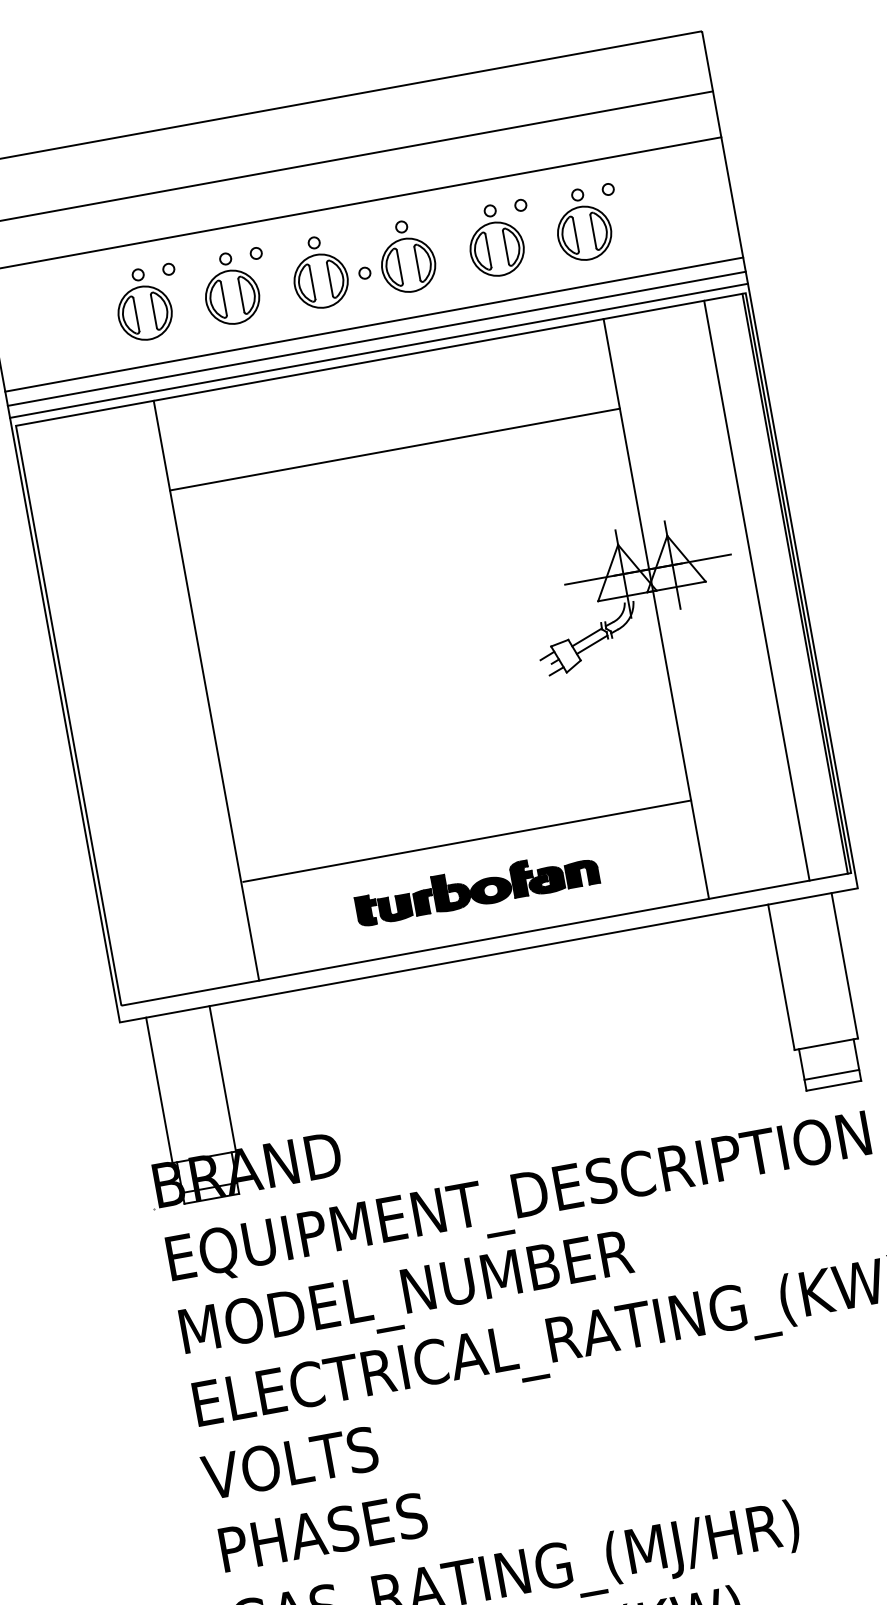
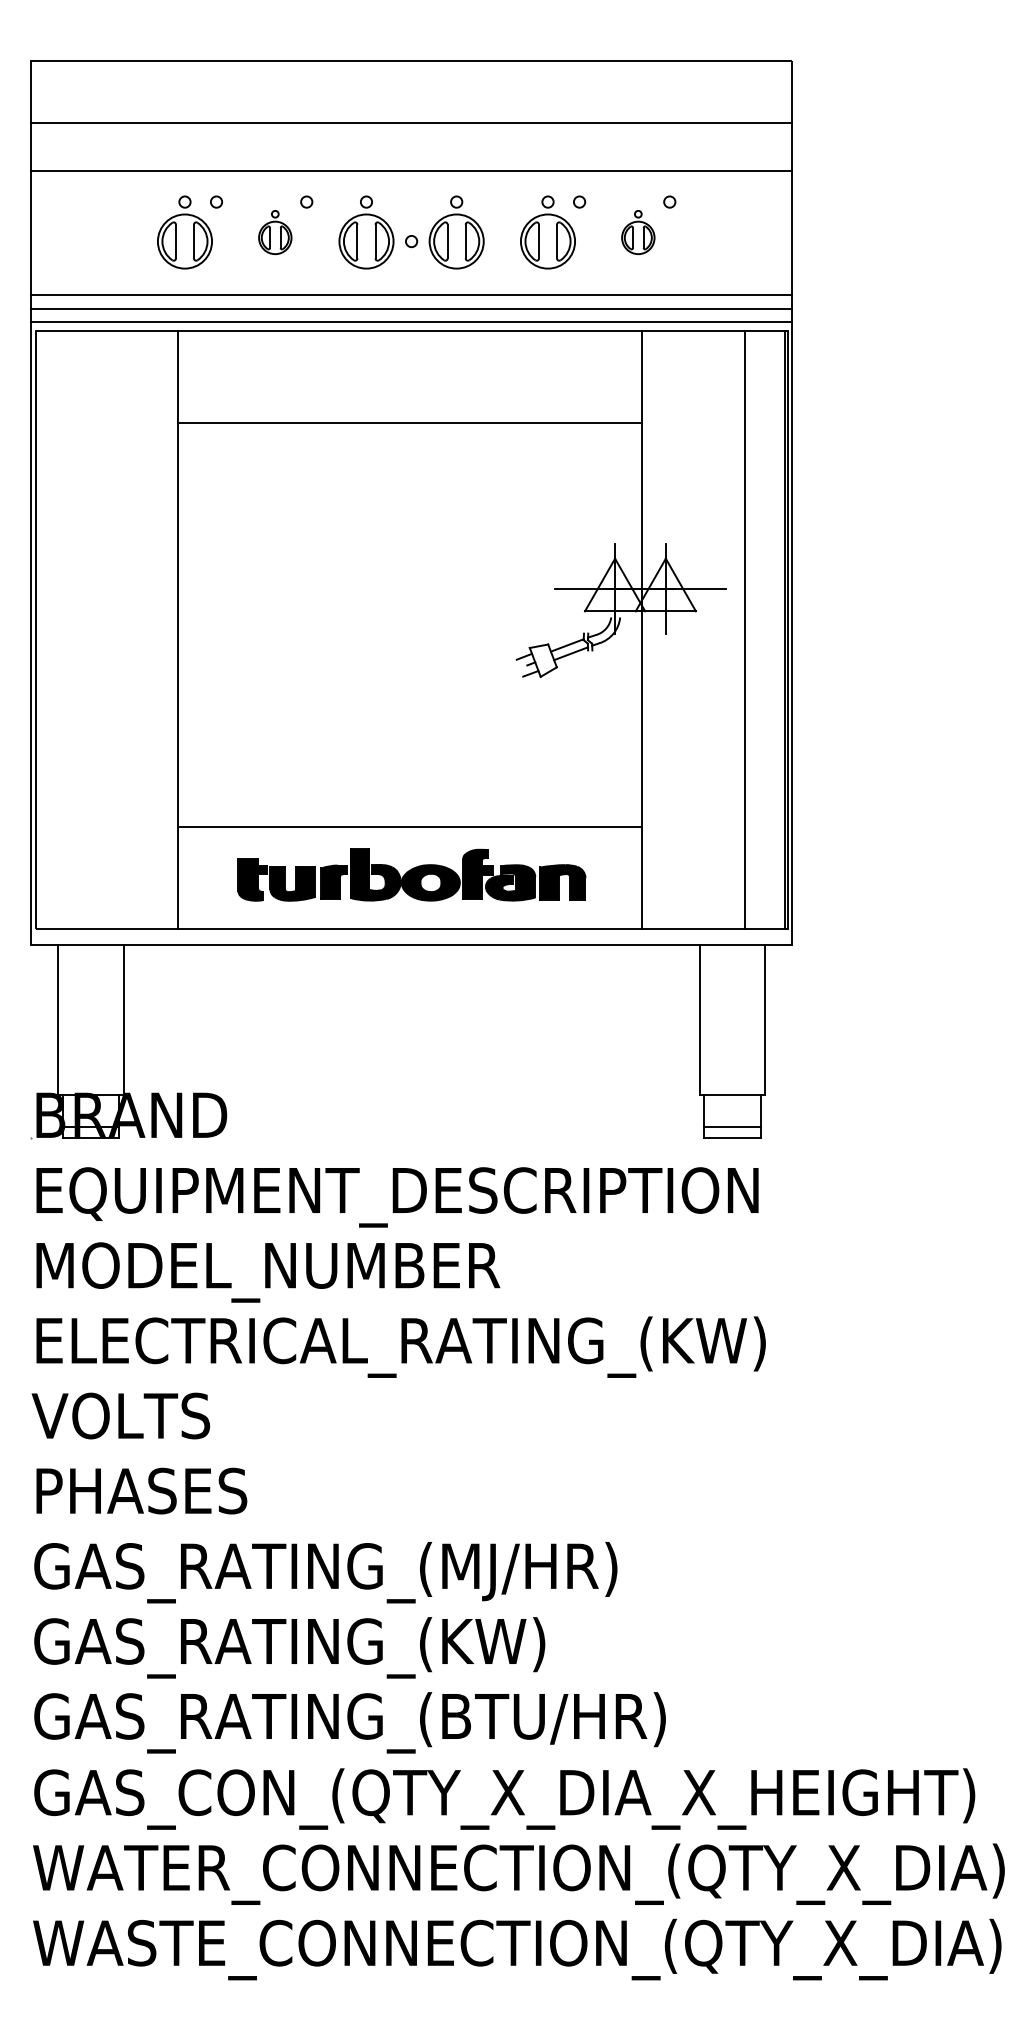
part: (583, 224) -> (638, 232), size x0.6
part: (231, 288) -> (275, 232), size x0.6
part: (476, 887) -> (411, 875), size x1.4

